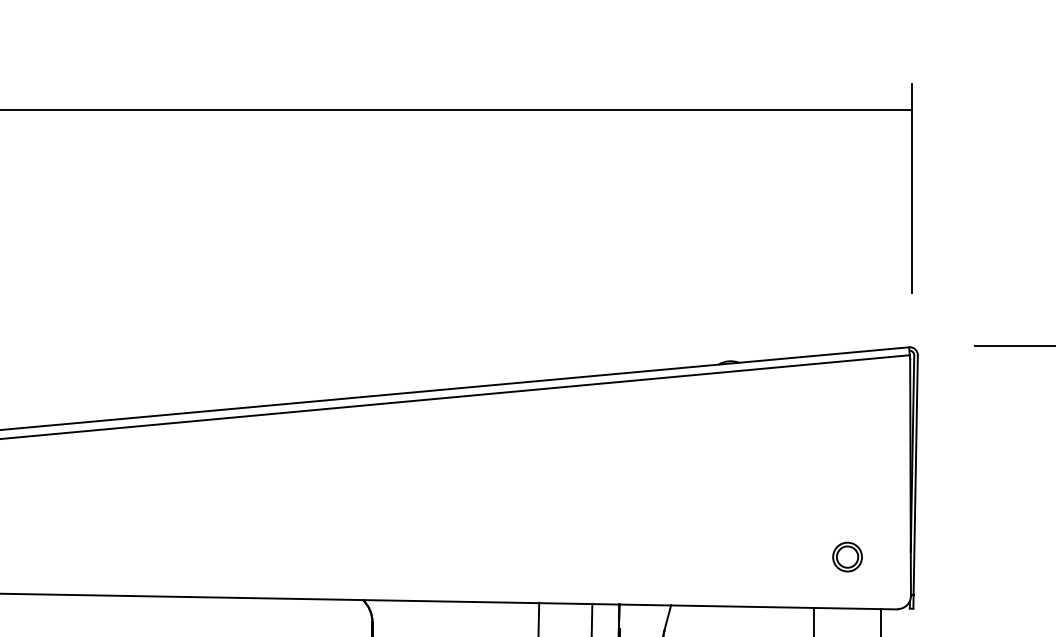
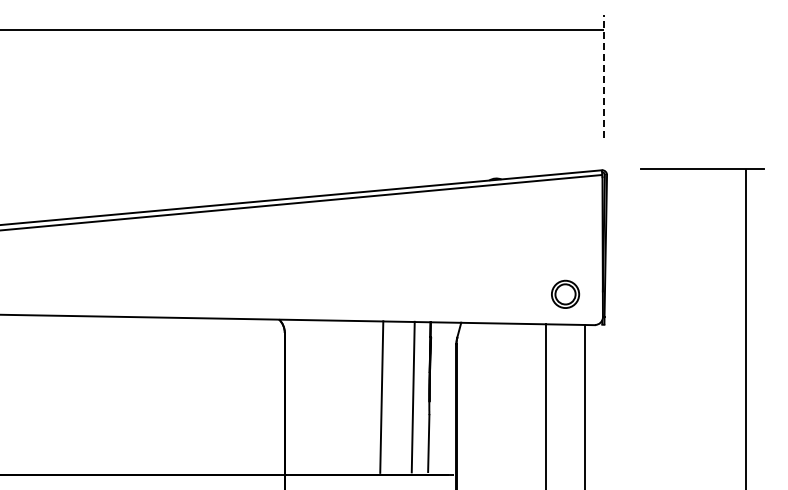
line: (911, 188) -> (603, 76), solid -> dashed
part: (847, 555) -> (565, 293), size x1.6

